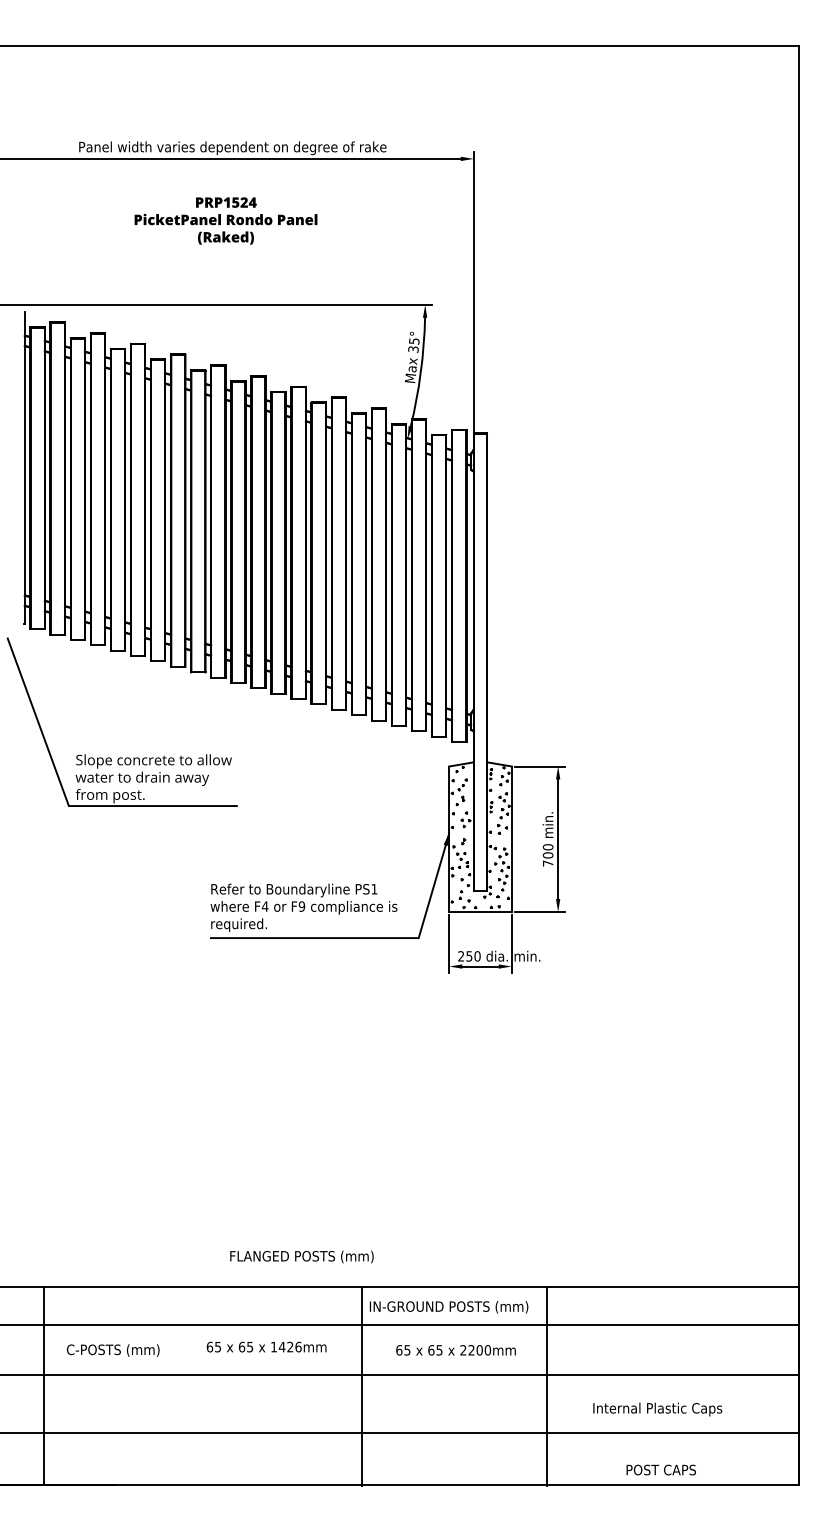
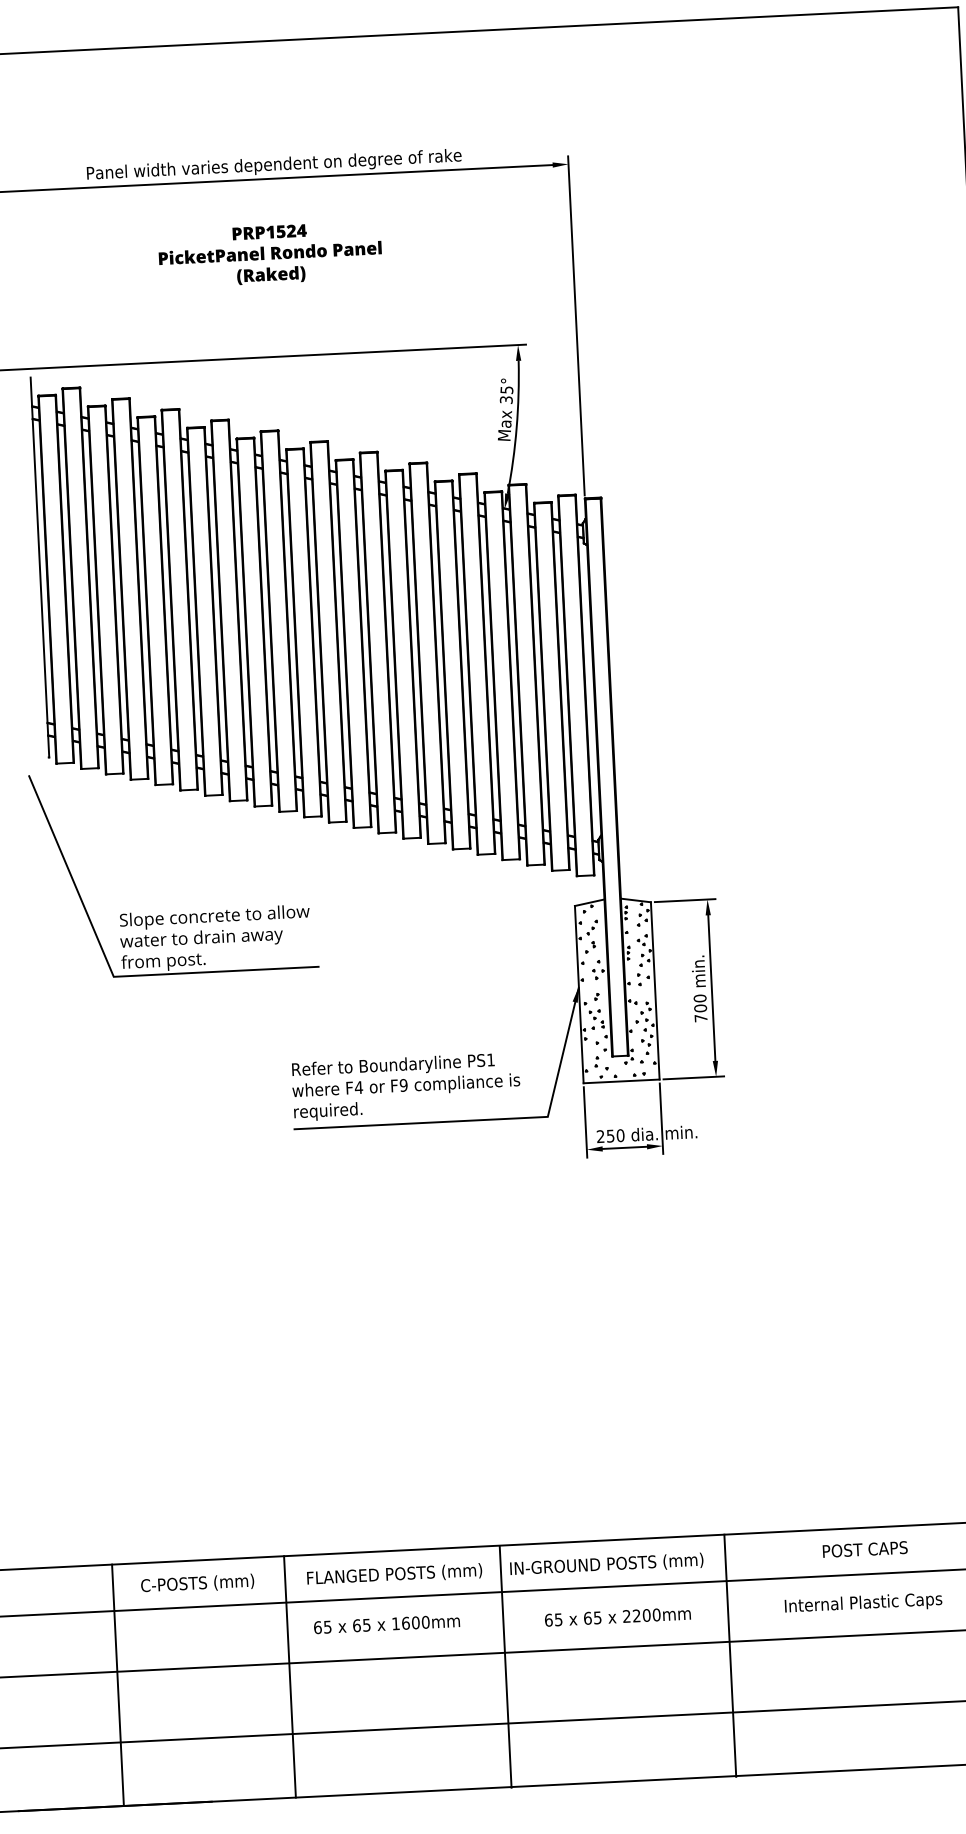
text: (301, 1256) -> (394, 1574), moved
text: (289, 1346) -> (414, 1622), 1426mm -> 1600mm
text: (113, 1350) -> (197, 1583), moved
line: (185, 1386) -> (290, 1677), added
text: (657, 1409) -> (863, 1603), moved
text: (660, 1469) -> (864, 1548), moved

